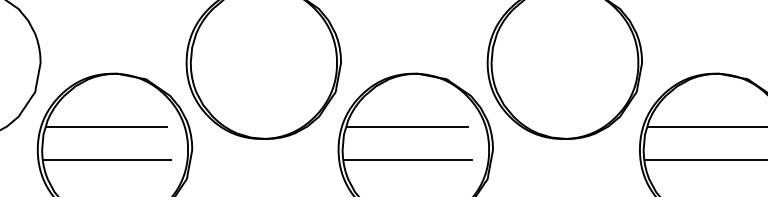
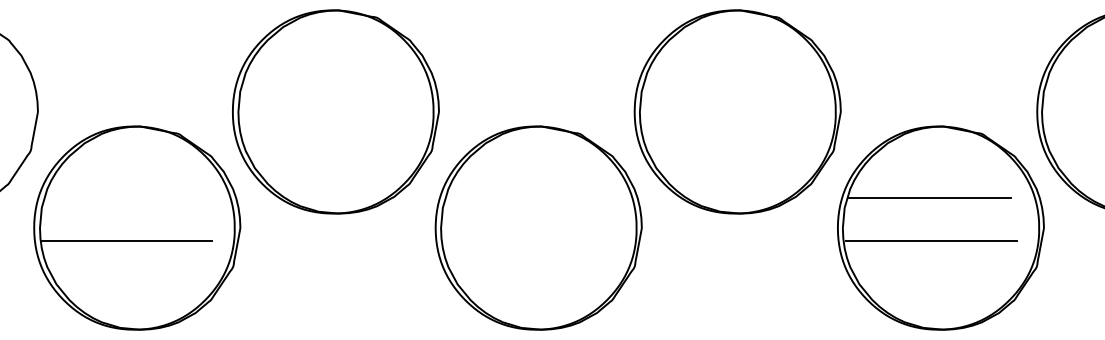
line: (106, 126) -> (125, 197), removed
line: (407, 126) -> (527, 197), removed
line: (408, 159) -> (528, 241), removed

